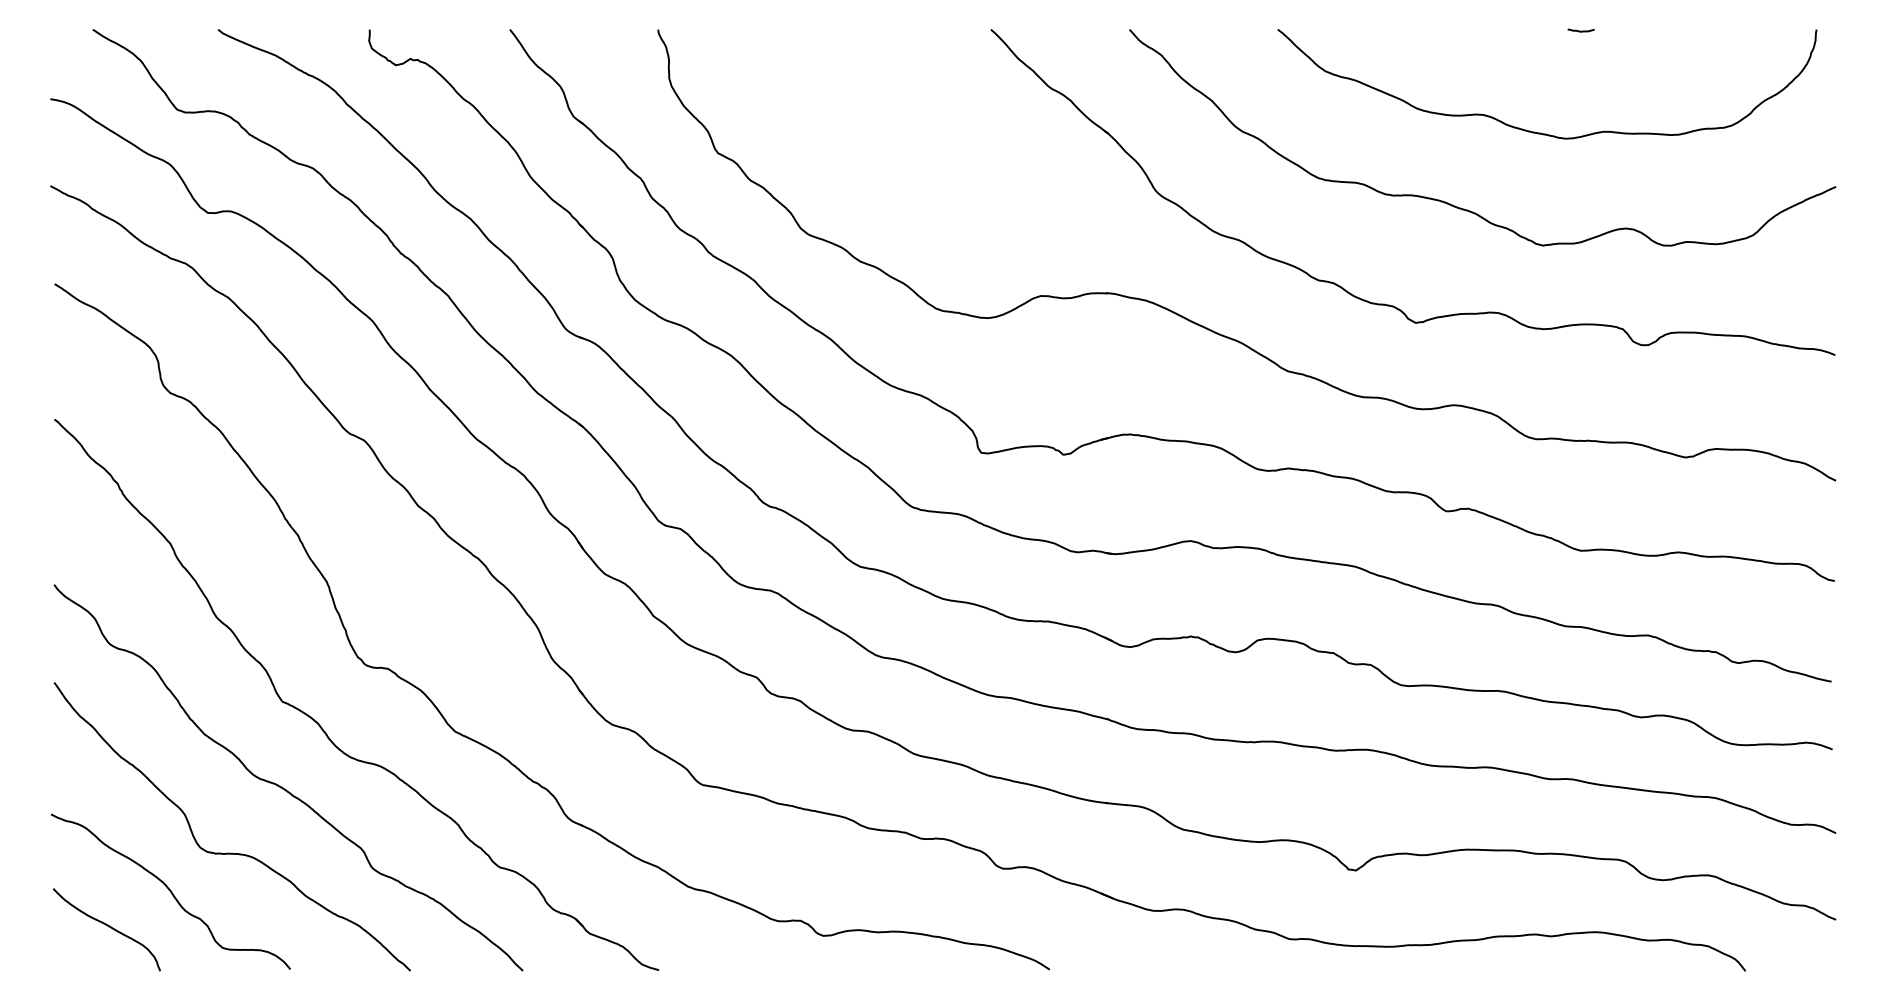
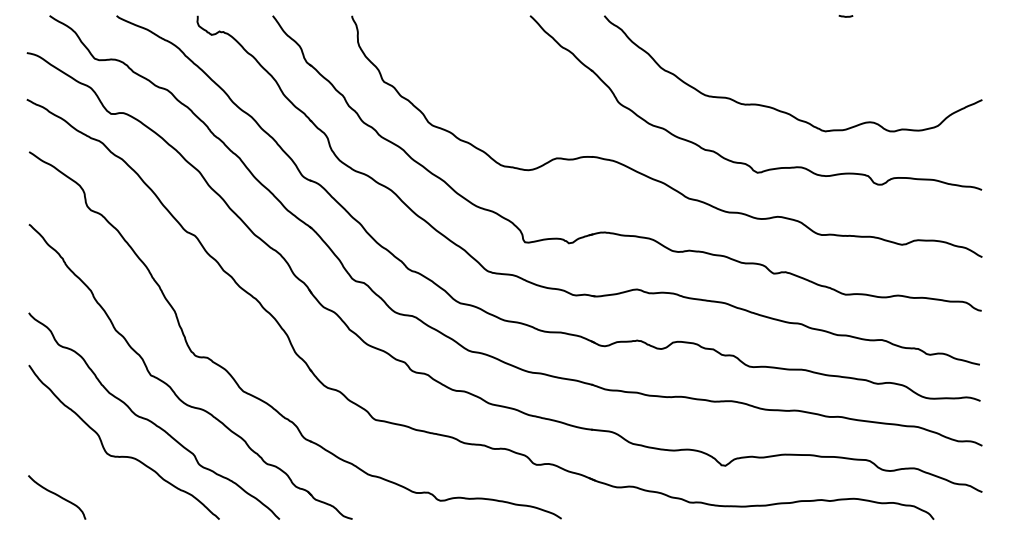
curve: (1533, 129) -> (820, 69), removed
curve: (171, 892) -> (91, 477), removed

